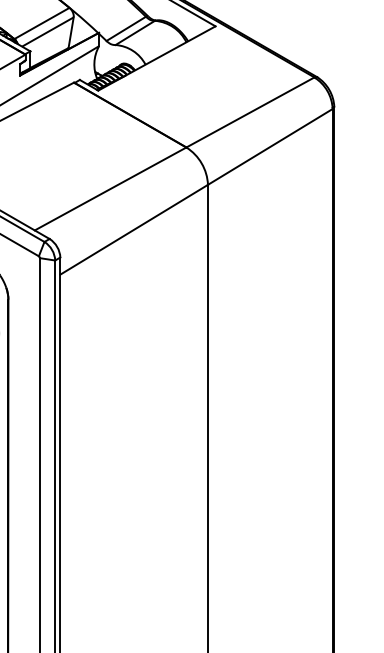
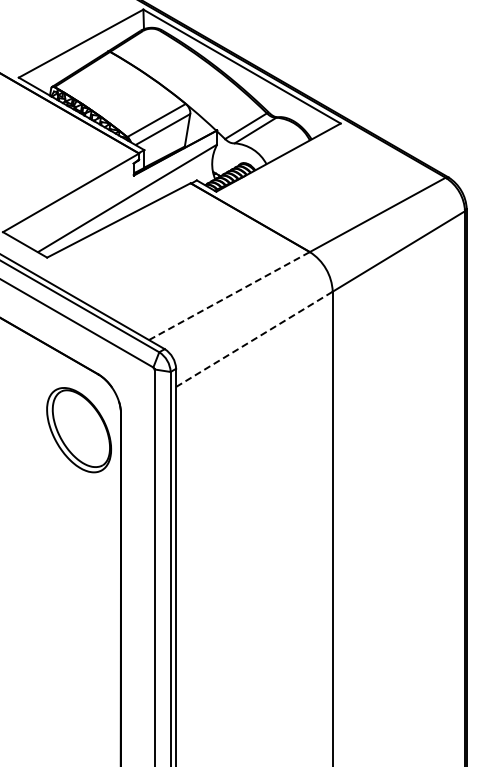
line: (110, 189) -> (229, 296), solid -> dashed
line: (134, 229) -> (254, 339), solid -> dashed

